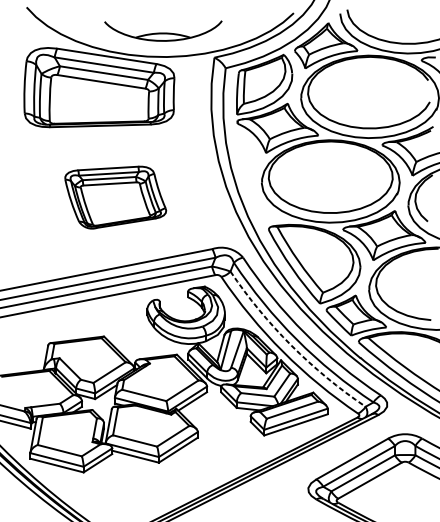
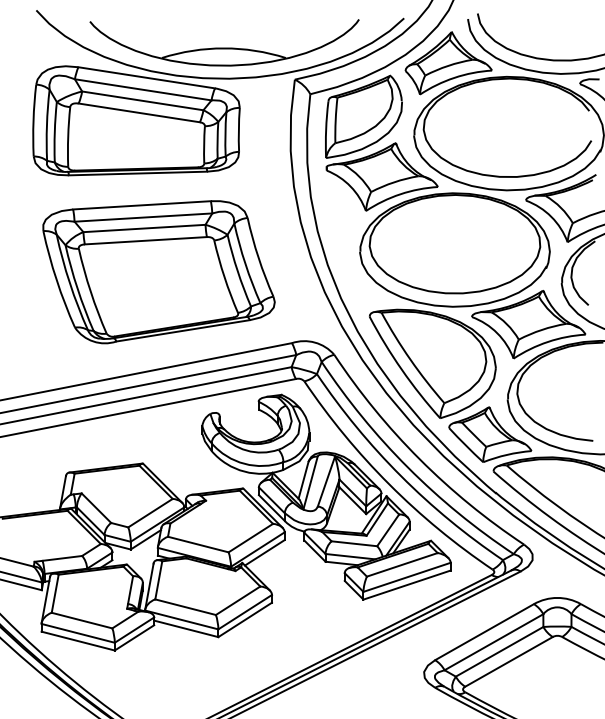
part: (163, 30) -> (224, 42), size x1.67
part: (115, 197) -> (158, 272), size x1.67
arc: (291, 346) -> (401, 476), dashed -> solid

